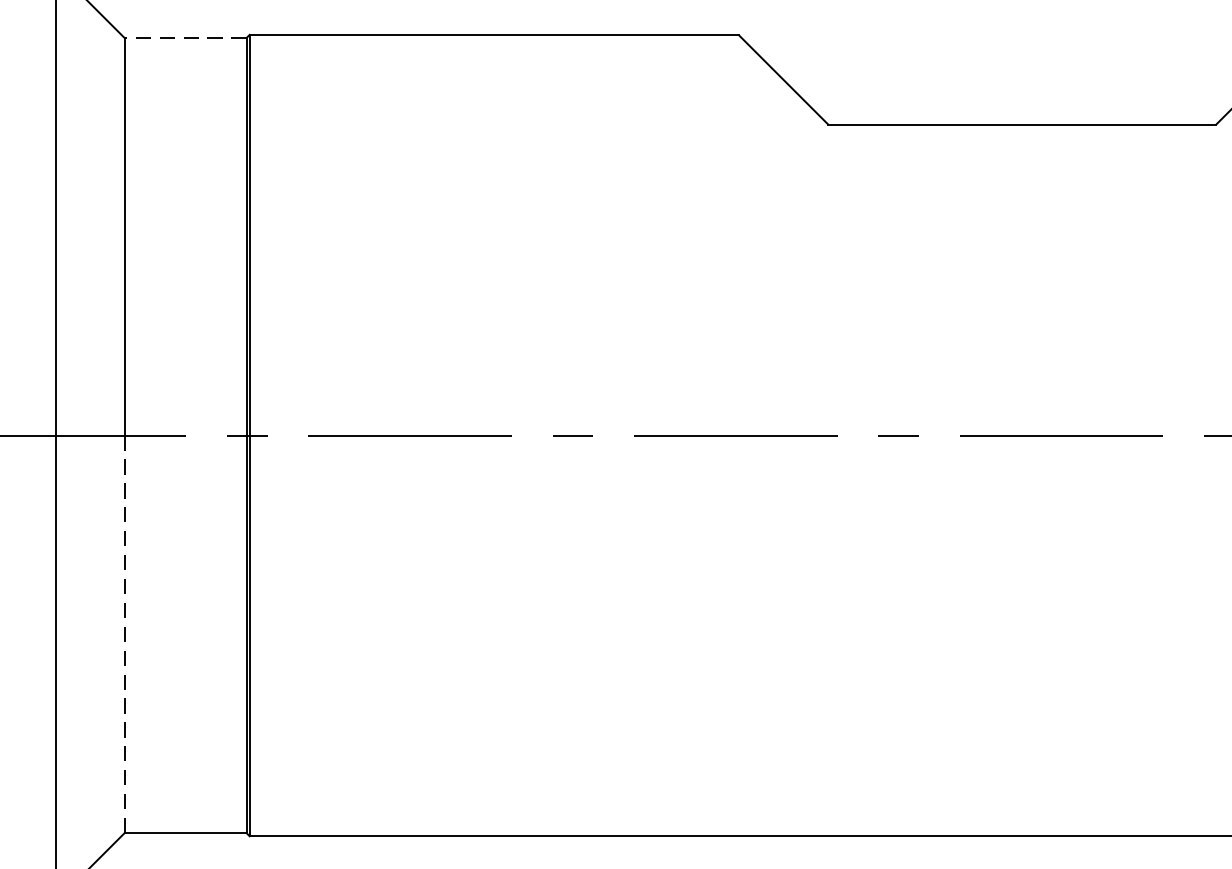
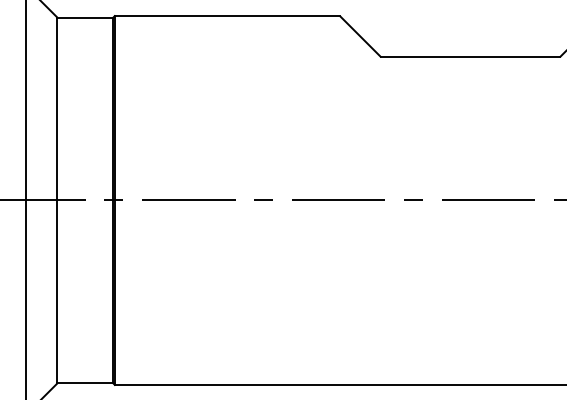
line: (183, 38) -> (84, 17), dashed -> solid
line: (125, 633) -> (57, 291), dashed -> solid

